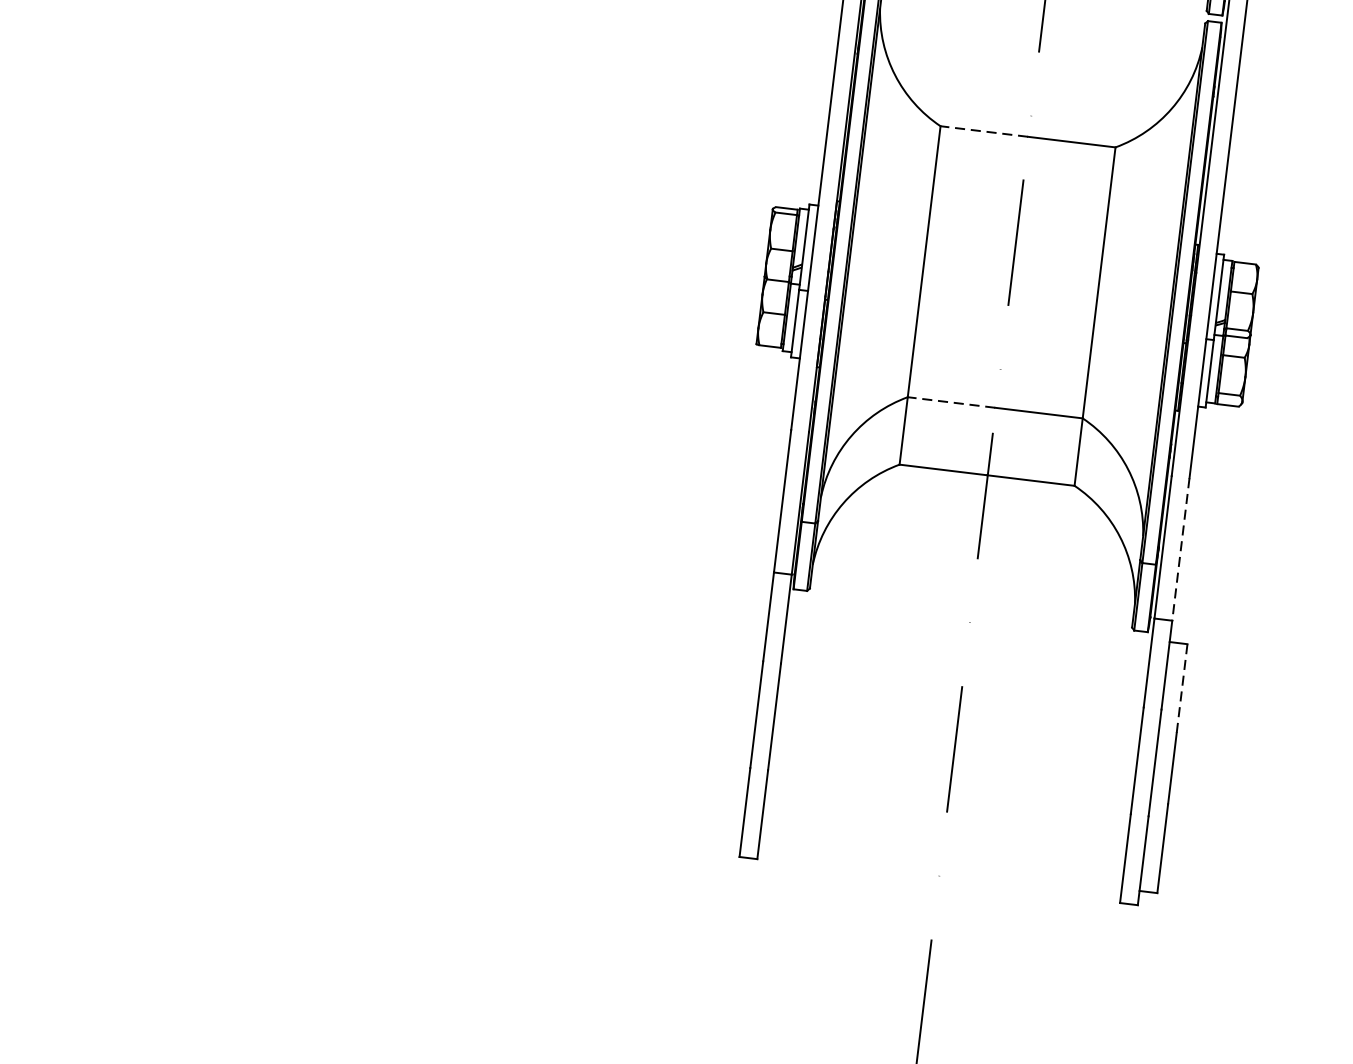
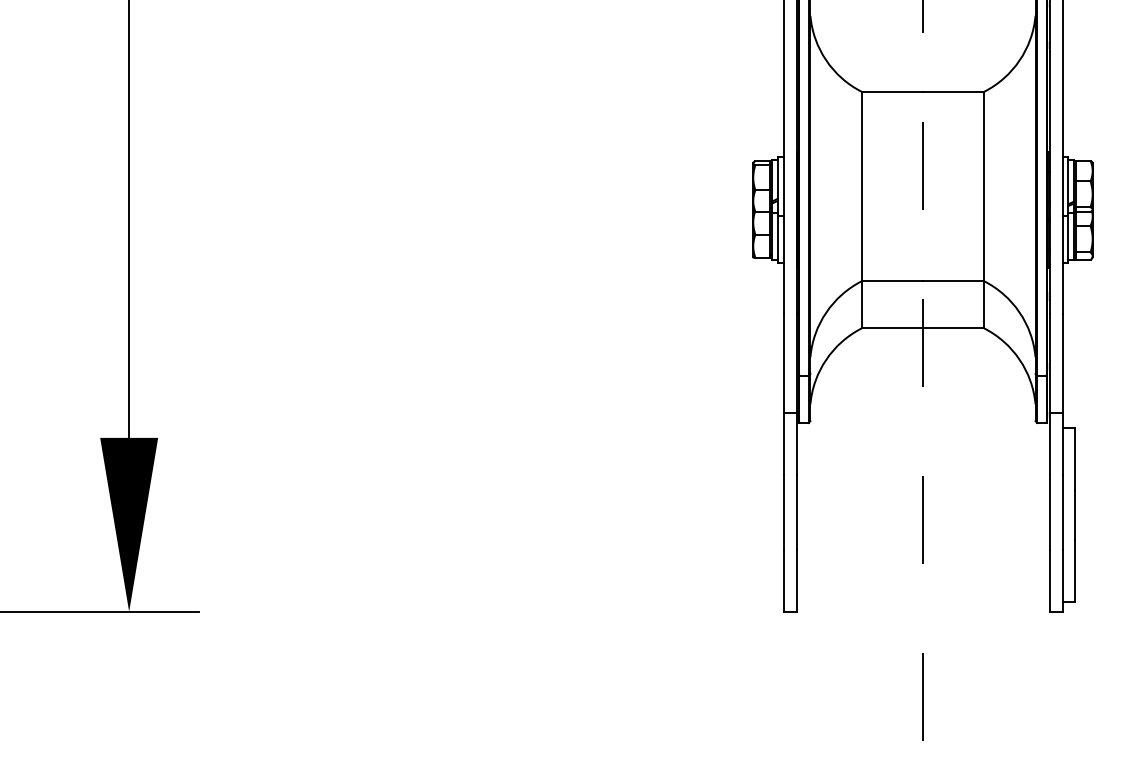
line: (984, 131) -> (892, 91), dashed -> solid
line: (951, 402) -> (892, 281), dashed -> solid
line: (1180, 549) -> (1062, 363), dashed -> solid
line: (1182, 689) -> (1075, 459), dashed -> solid

